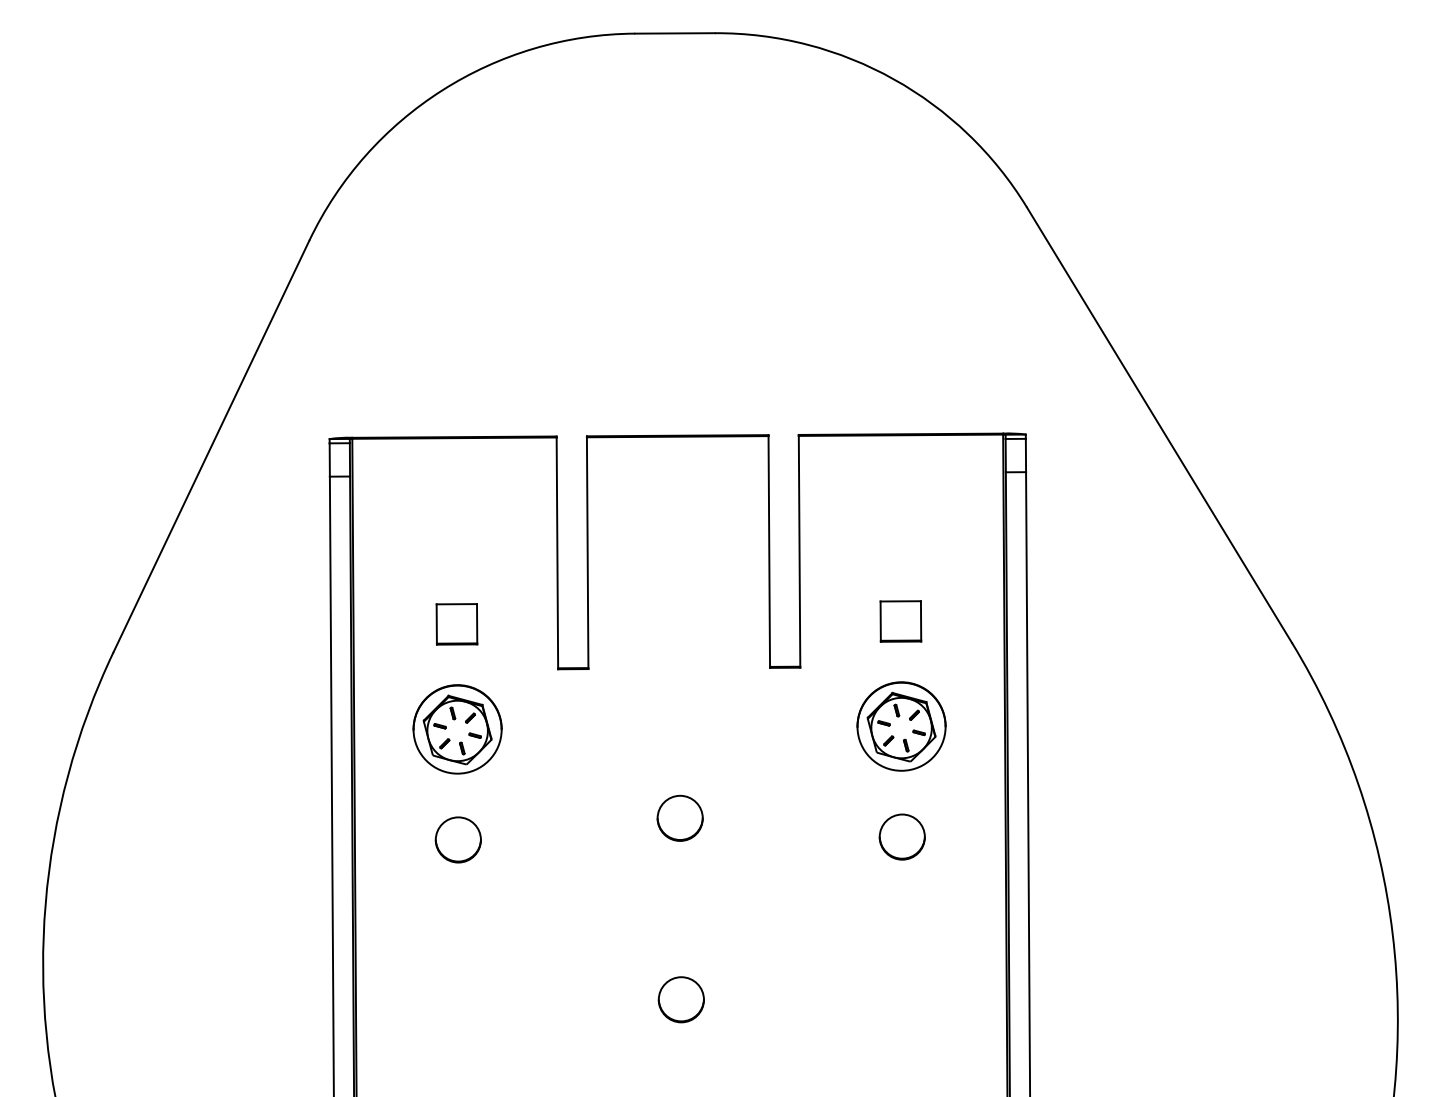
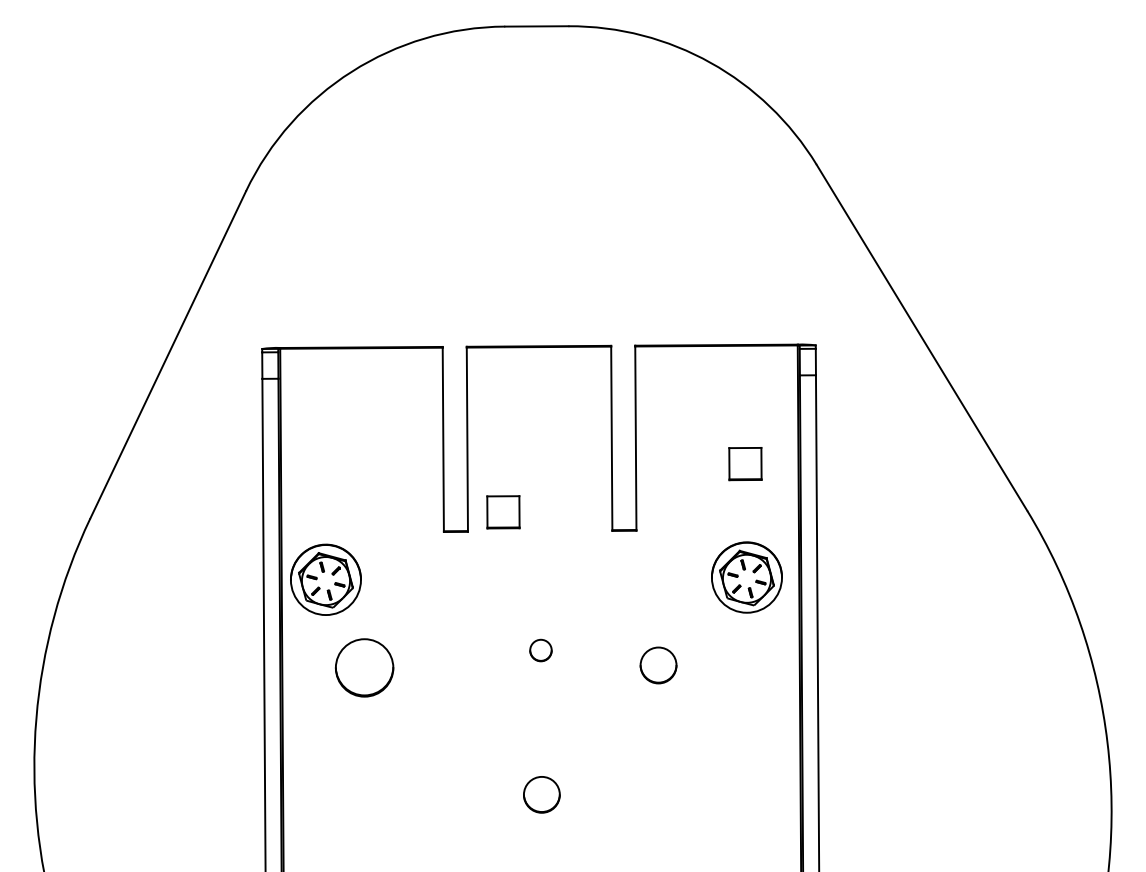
part: (900, 622) -> (745, 464), moved
part: (457, 624) -> (503, 512), moved
part: (900, 726) -> (746, 577), moved
part: (457, 728) -> (325, 579), moved
part: (679, 818) -> (540, 650), size x0.6
part: (902, 837) -> (658, 665), moved
part: (458, 839) -> (364, 667), size x1.6

